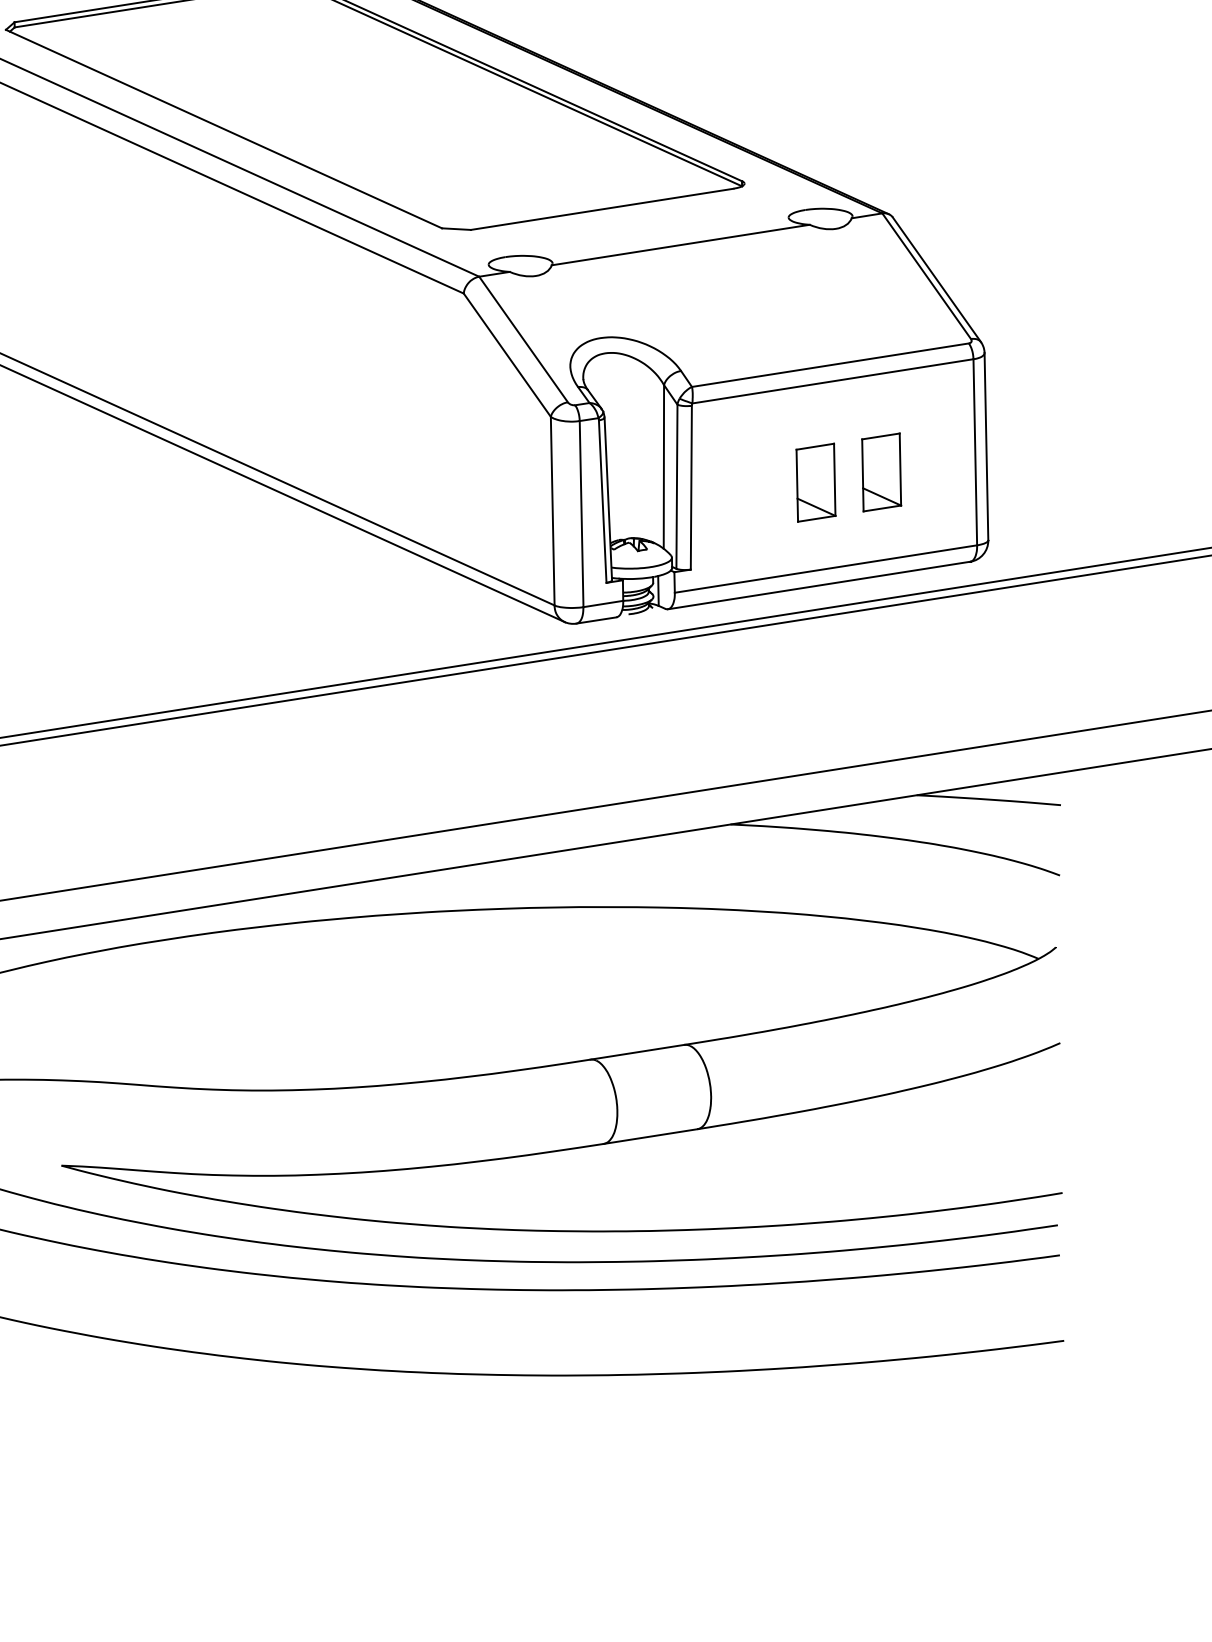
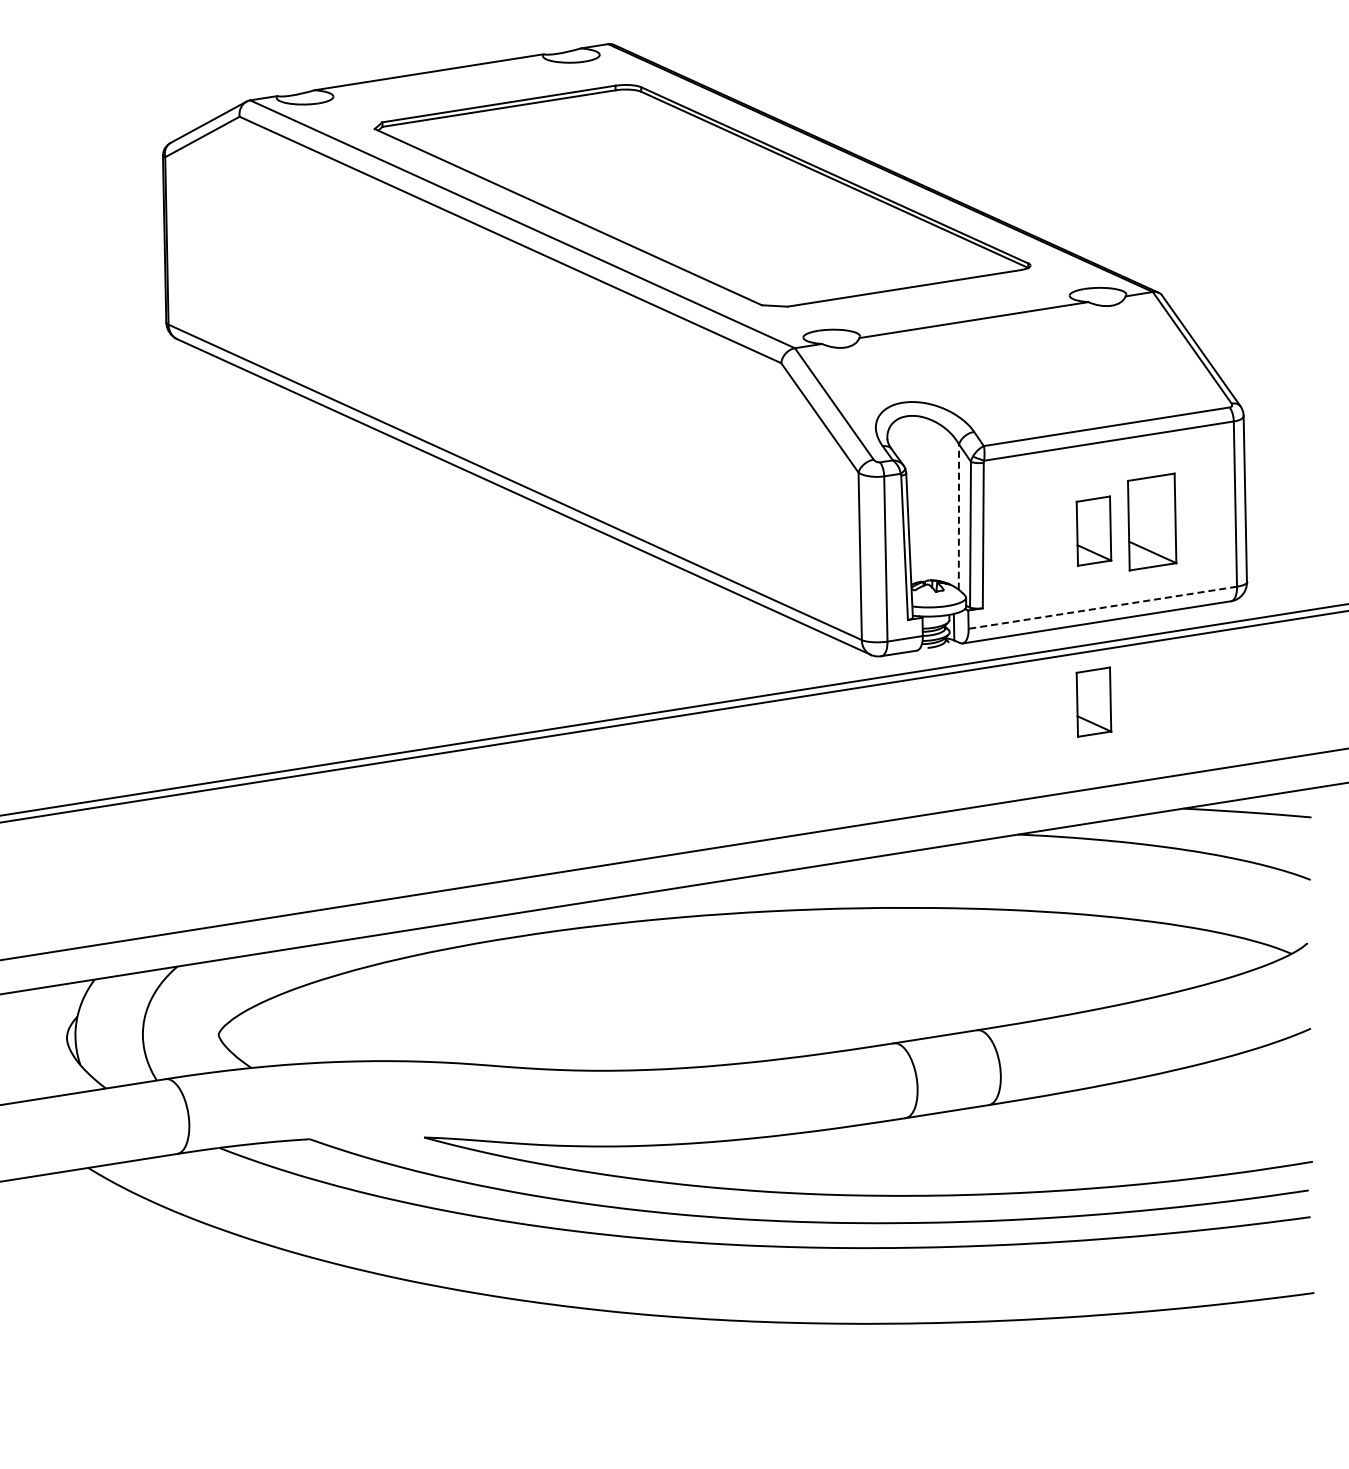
line: (663, 467) -> (958, 517), solid -> dashed
part: (881, 471) -> (1152, 521), size x1.4
line: (825, 568) -> (1102, 607), solid -> dashed
part: (815, 674) -> (1093, 701), added

